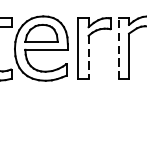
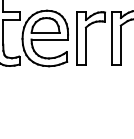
line: (119, 48) -> (112, 38), dashed -> solid
line: (89, 57) -> (86, 46), dashed -> solid

